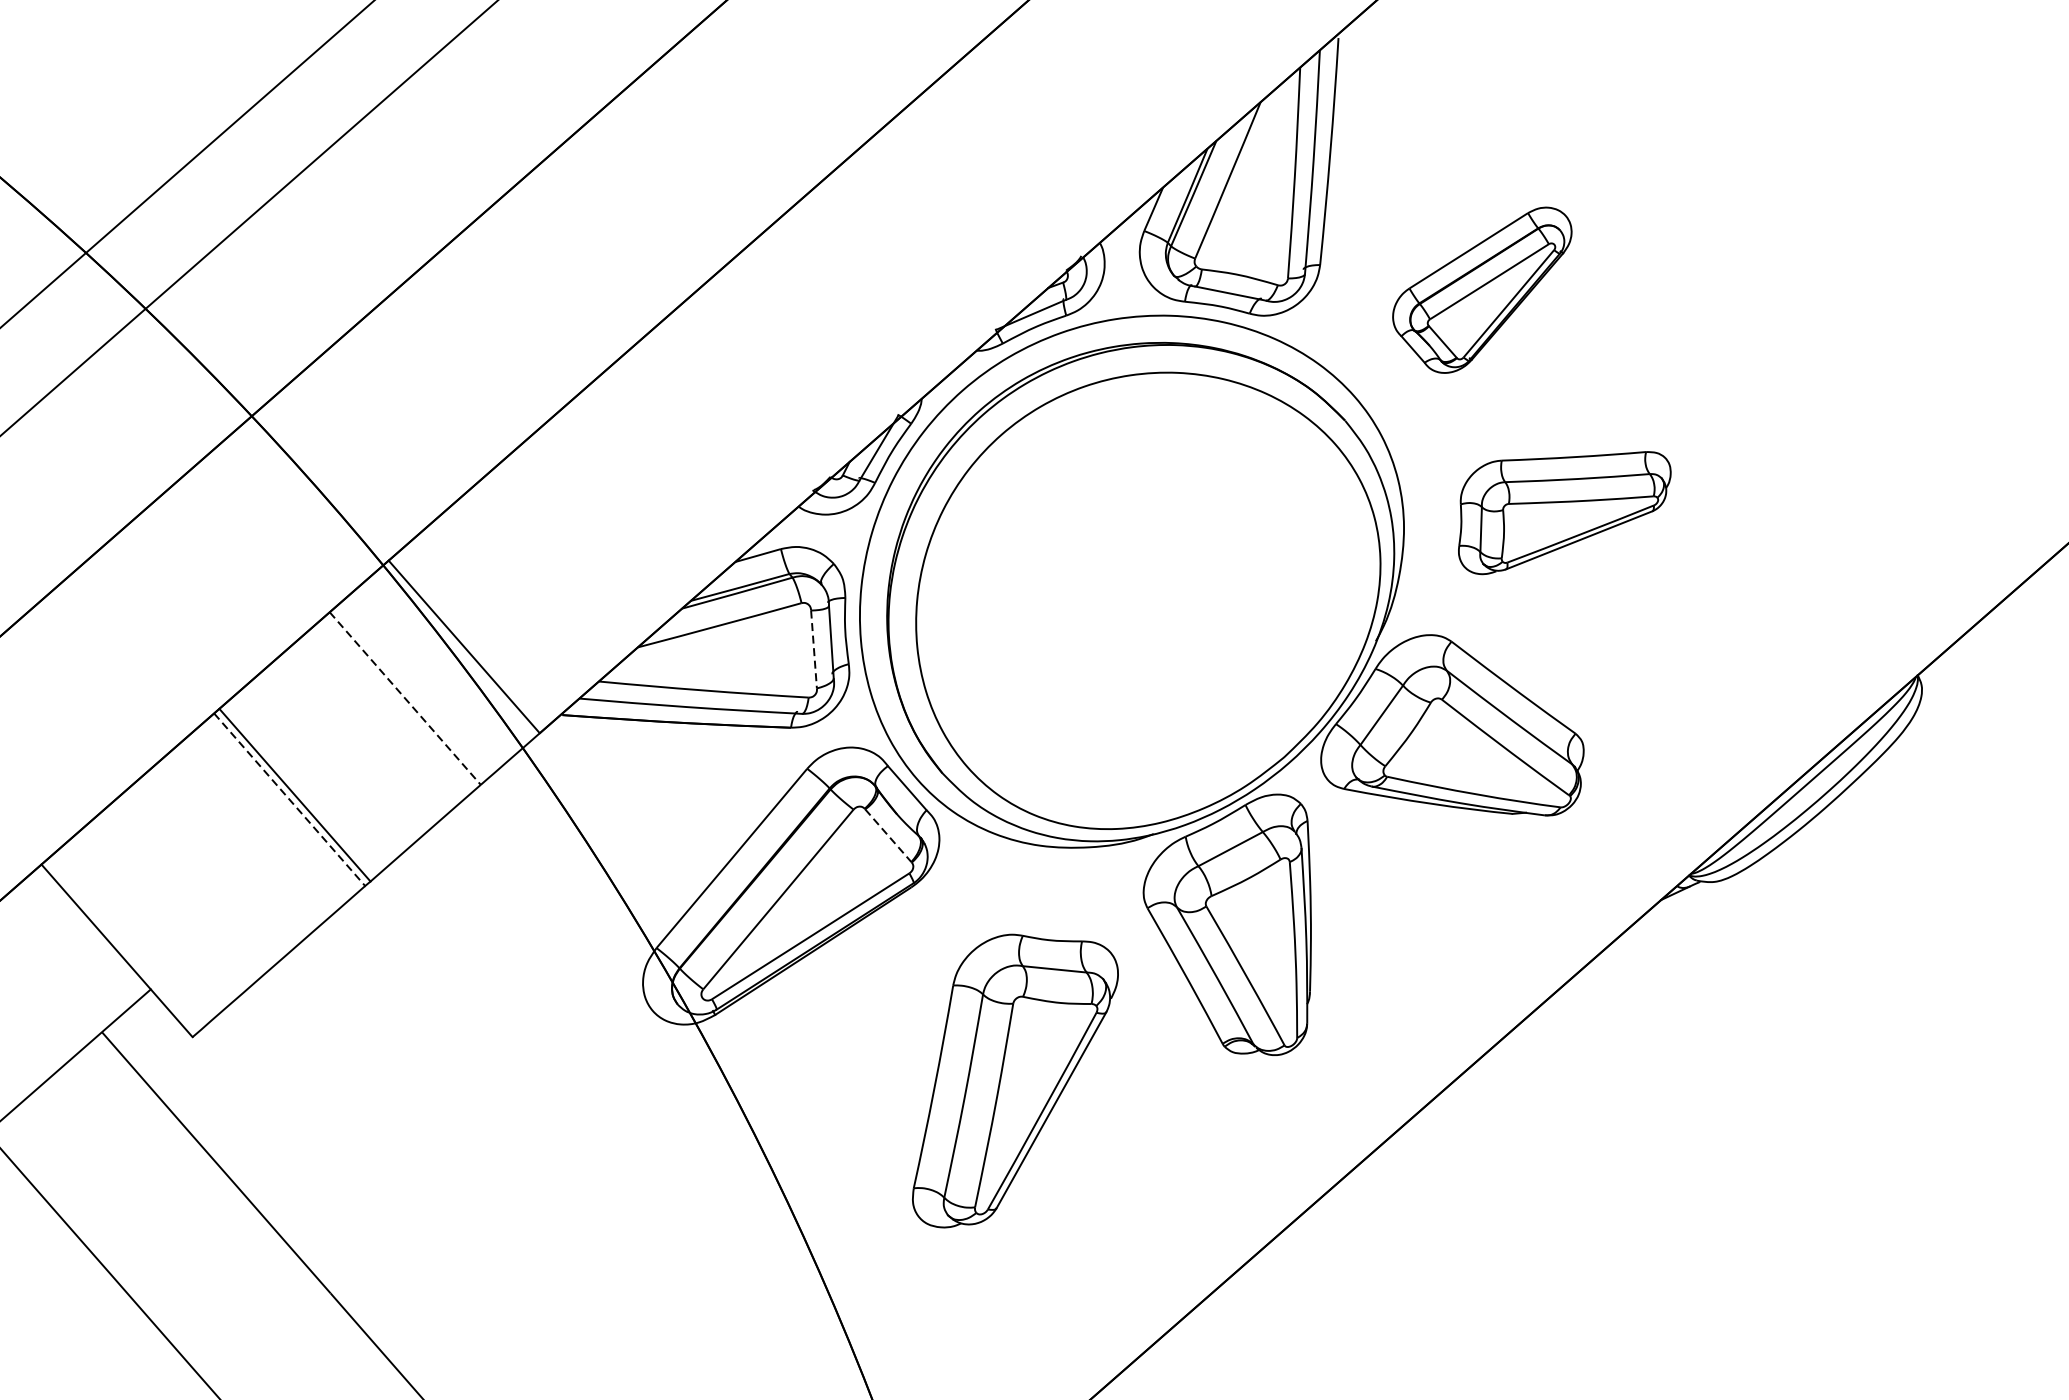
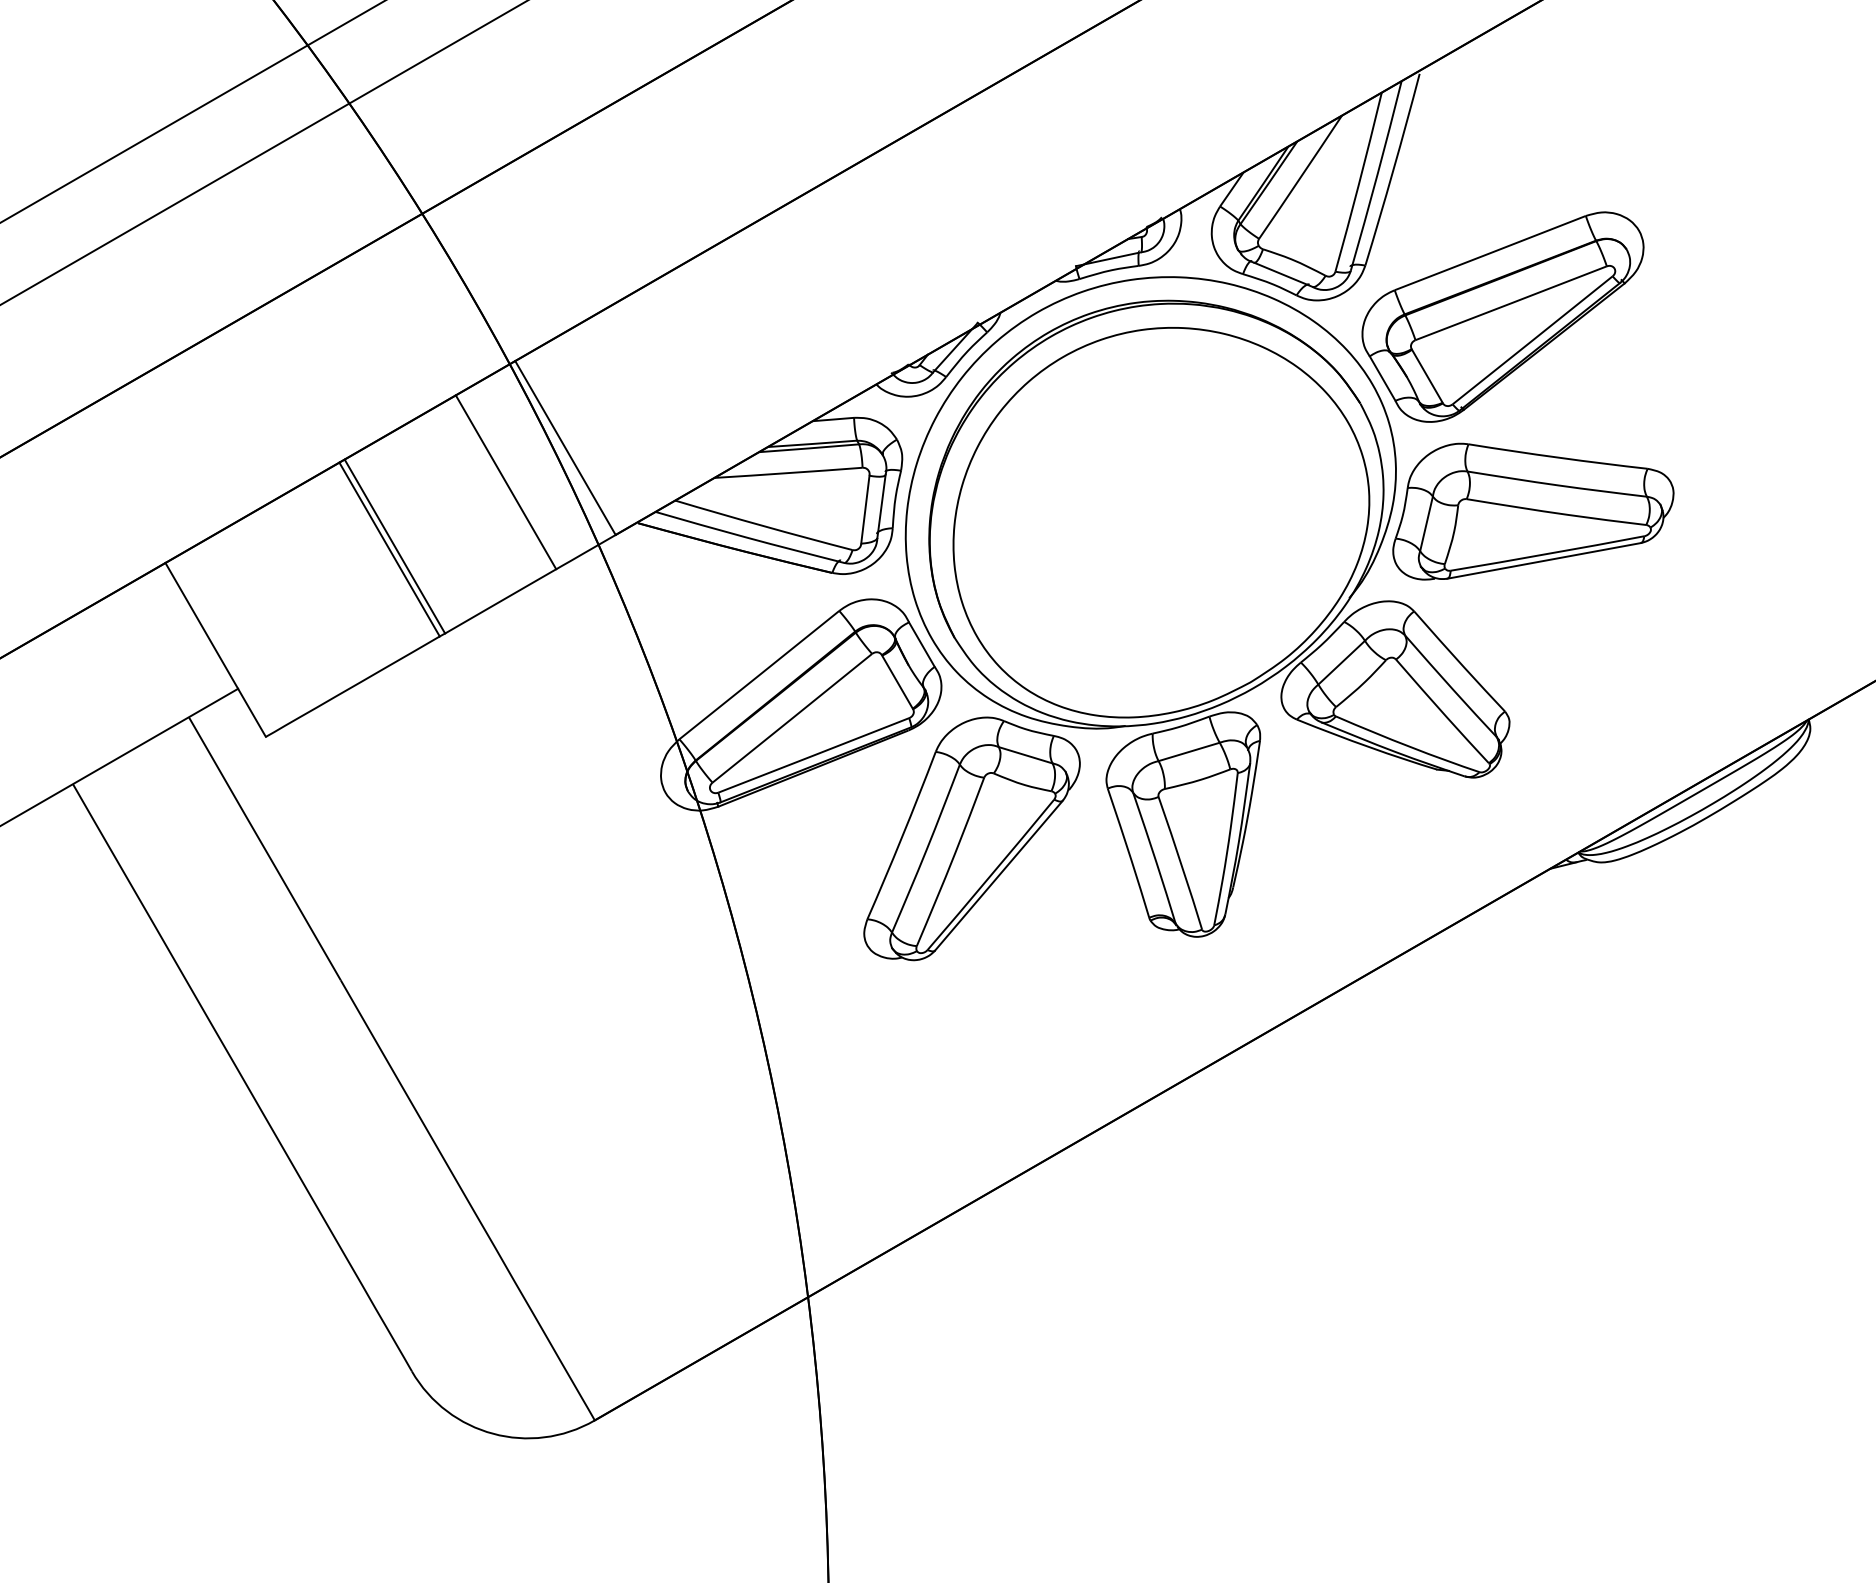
part: (1485, 291) -> (1502, 316), size x1.67
part: (1563, 503) -> (1533, 511), size x1.43
line: (814, 650) -> (865, 510), dashed -> solid
line: (405, 698) -> (506, 482), dashed -> solid
line: (289, 799) -> (389, 549), dashed -> solid
line: (888, 836) -> (897, 682), dashed -> solid
part: (1012, 1074) -> (971, 838), moved

